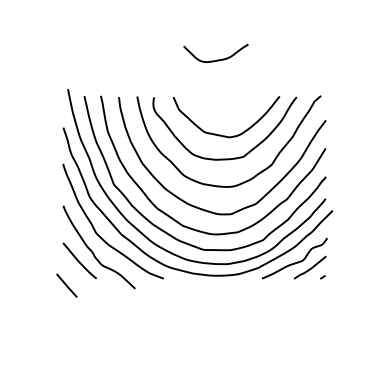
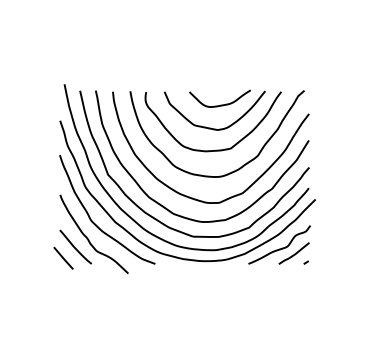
curve: (216, 59) -> (220, 104), moved
line: (66, 285) -> (63, 258), moved

